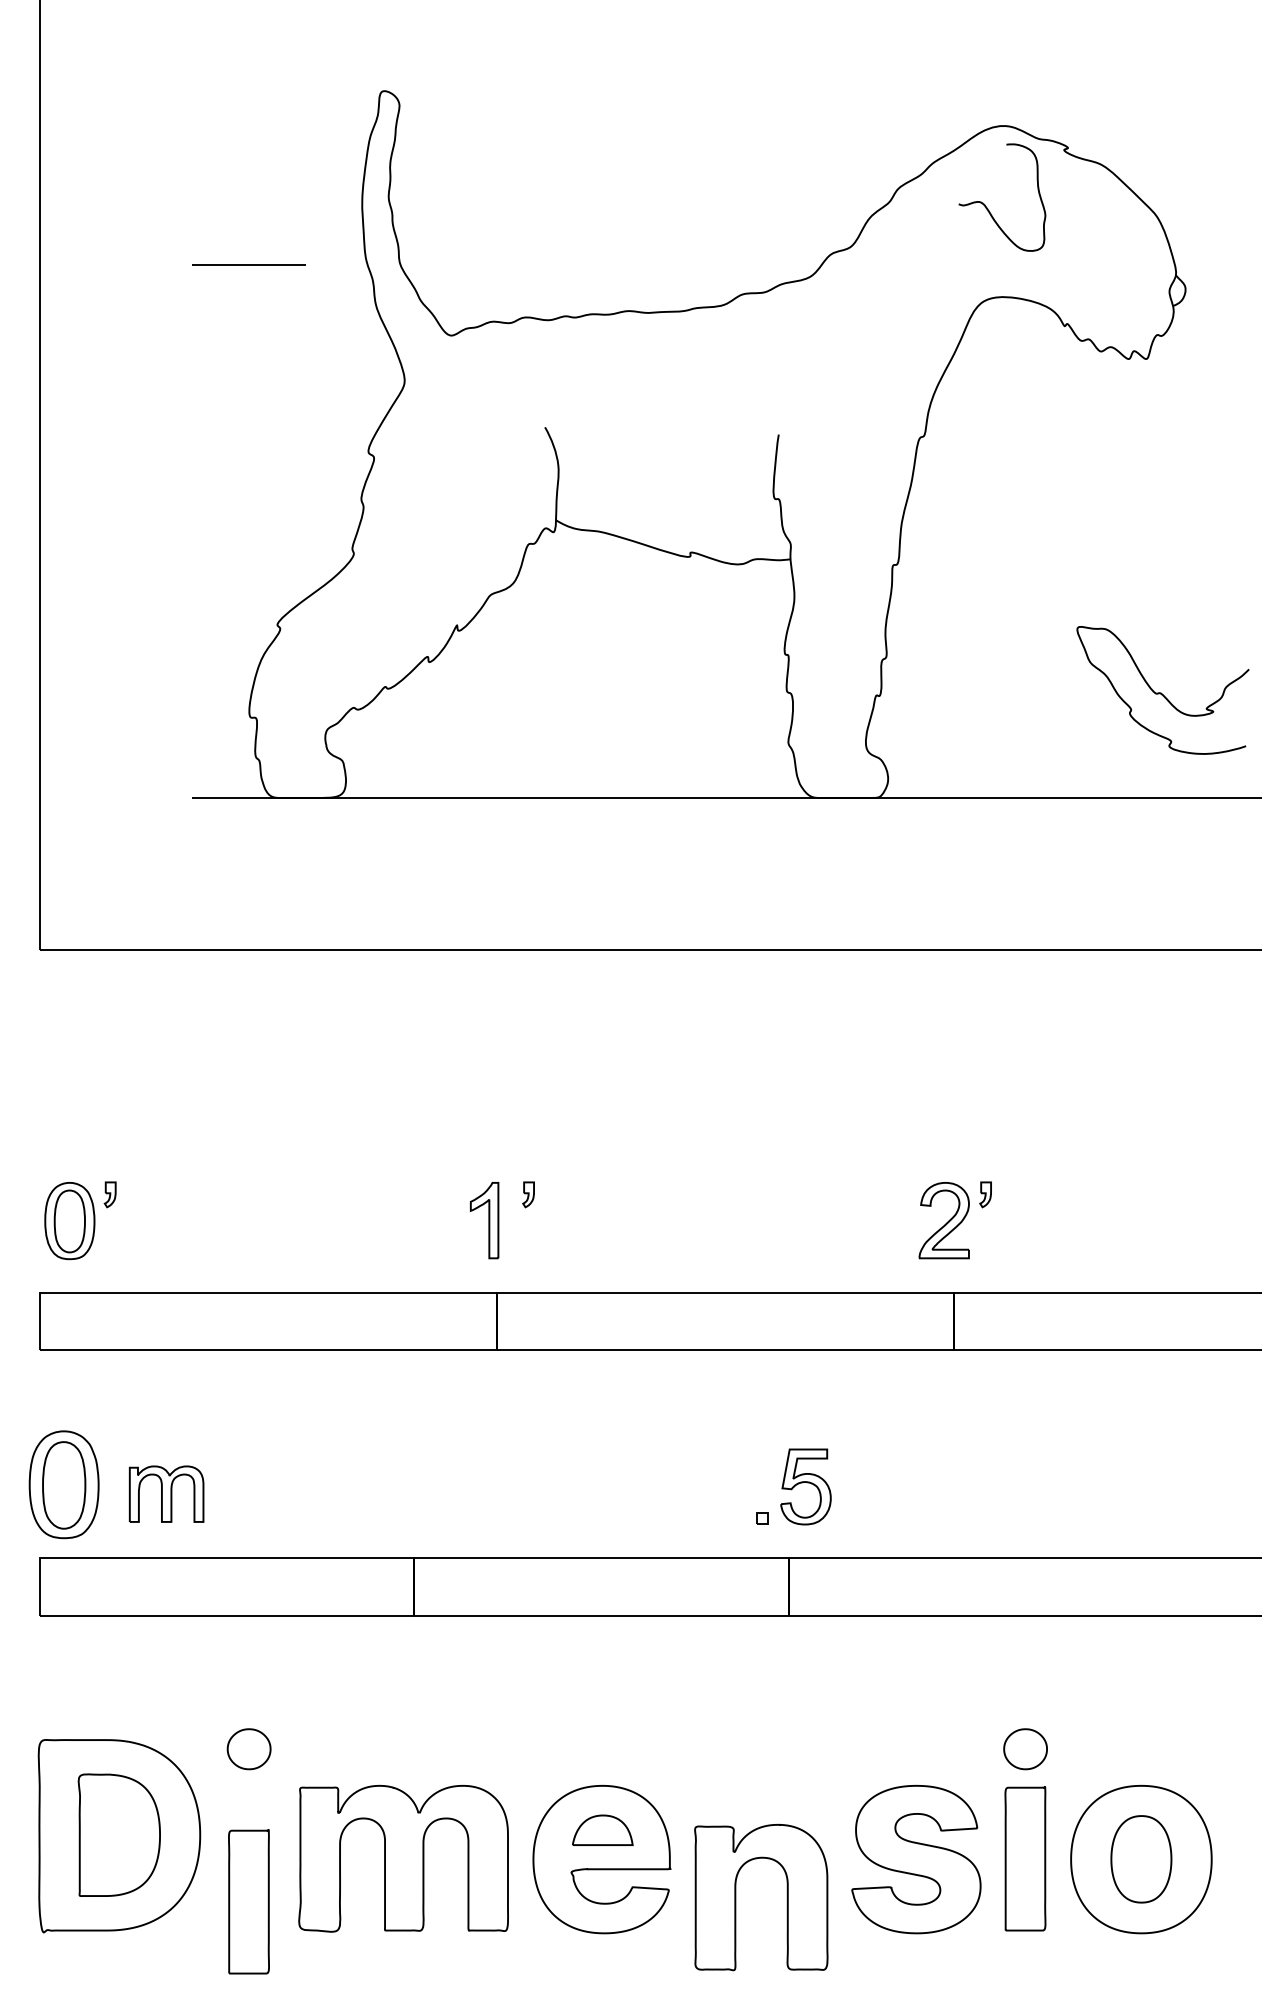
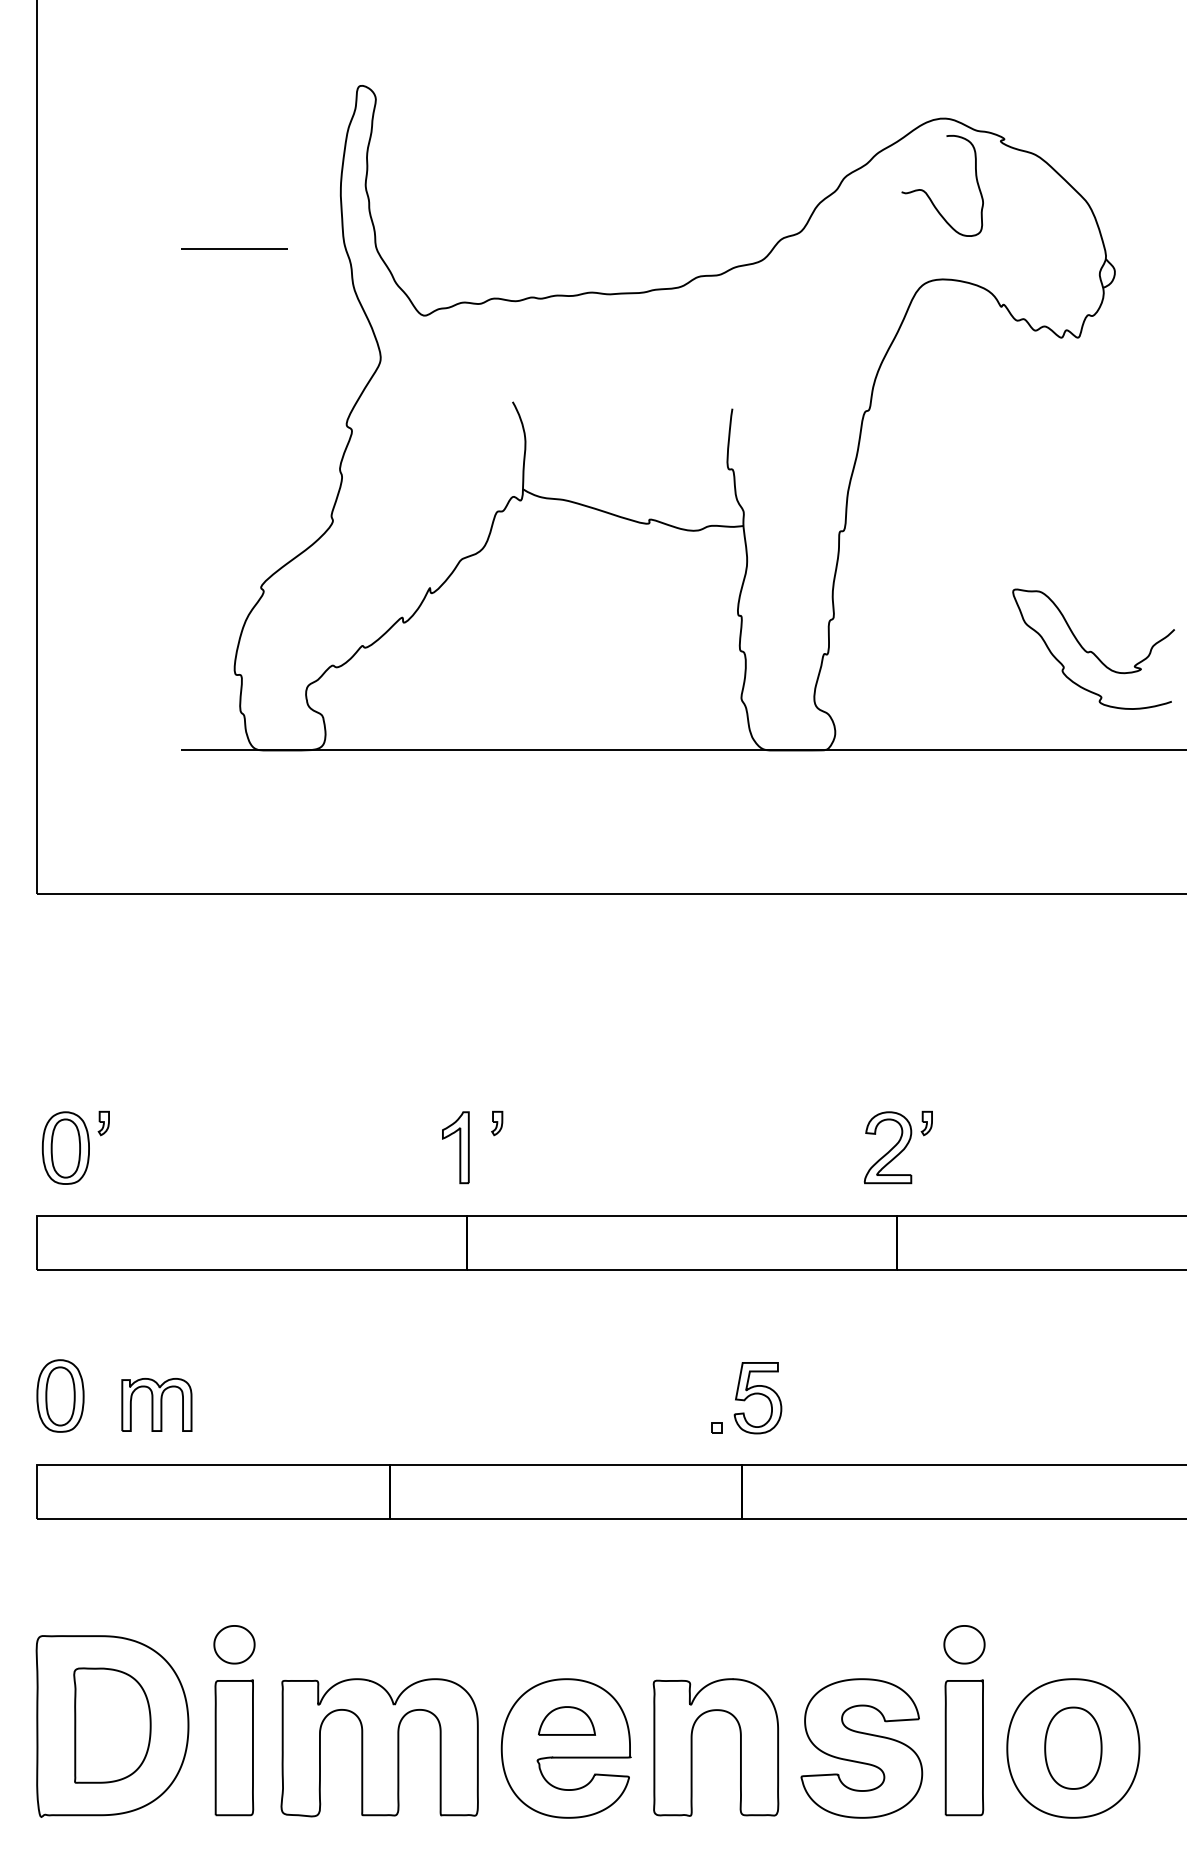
part: (63, 1484) -> (59, 1395), size x0.71
part: (736, 1897) -> (692, 1747), moved
part: (248, 1901) -> (233, 1747), moved

